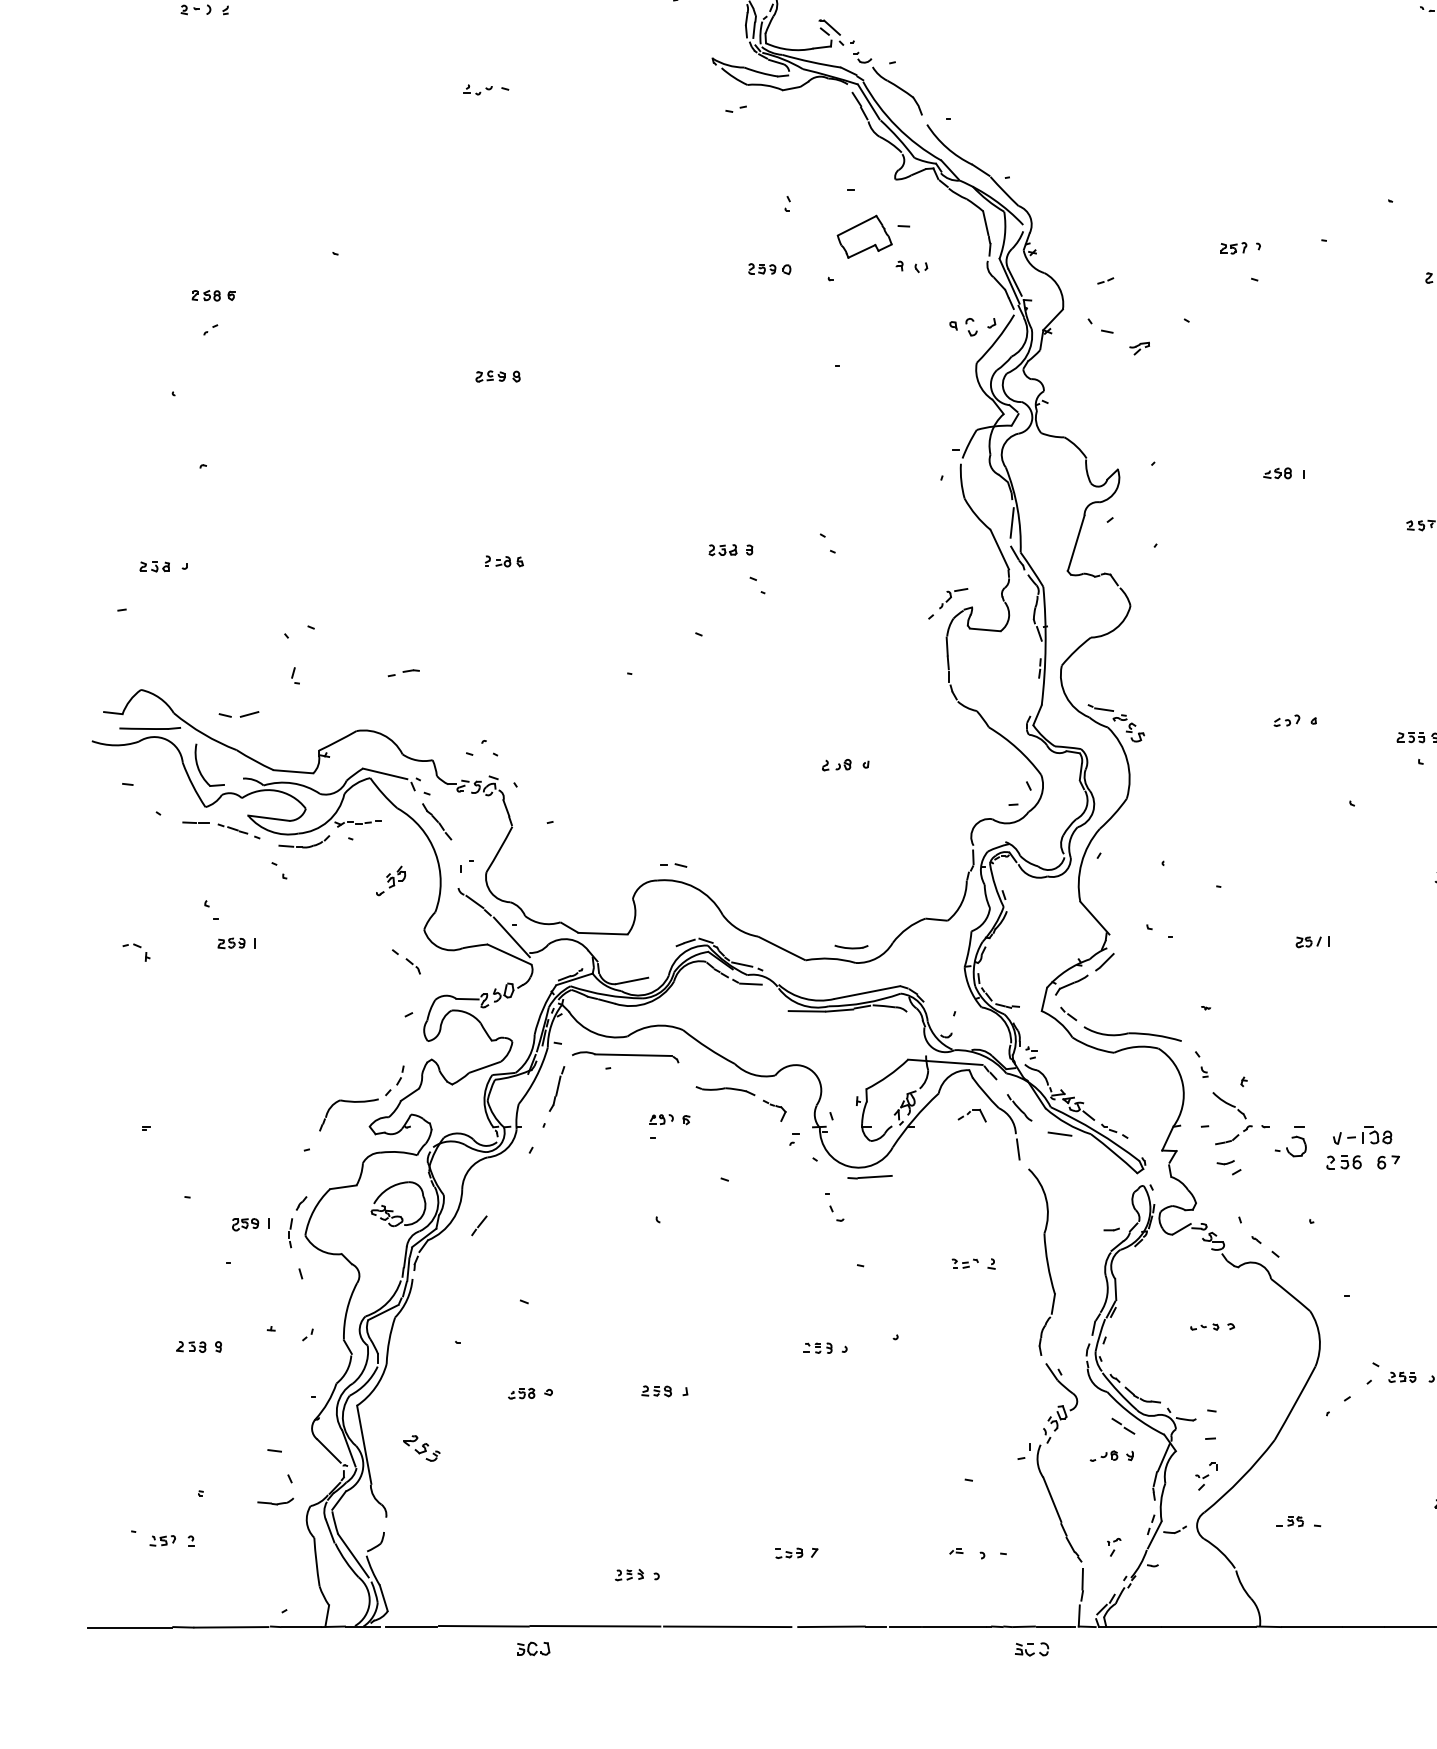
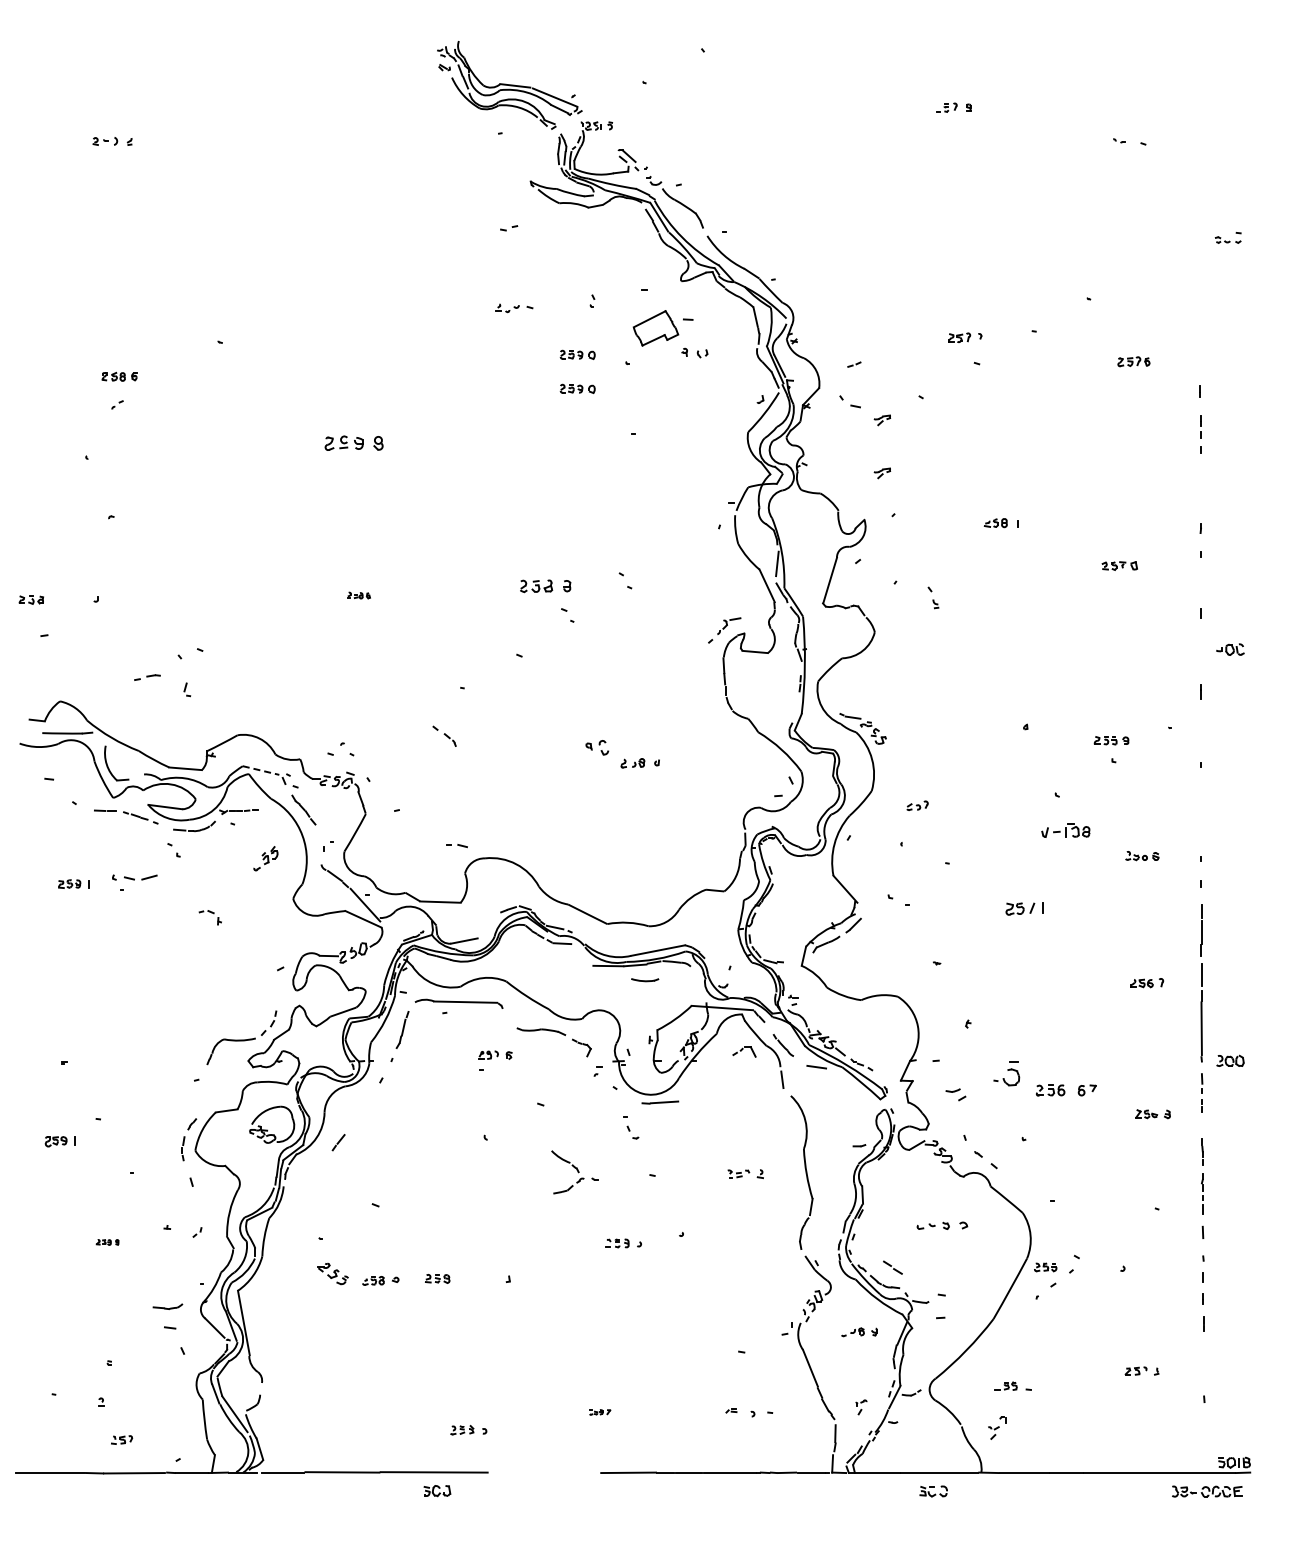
part: (486, 90) -> (514, 308), moved
part: (736, 109) -> (509, 228), moved
part: (769, 309) -> (577, 388), added
part: (963, 326) -> (597, 747), moved
part: (497, 376) -> (353, 443), size x1.6
part: (1139, 413) -> (882, 473), added
part: (730, 550) -> (545, 586), size x1.4
part: (504, 561) -> (359, 595), size x0.7
part: (153, 566) -> (30, 599), moved
part: (403, 673) -> (147, 677), moved
part: (238, 714) -> (140, 877), moved
part: (1286, 720) -> (917, 805), moved
line: (385, 773) -> (261, 770), solid -> dashed
part: (673, 866) -> (456, 846), moved
part: (236, 942) -> (73, 883), moved
part: (1312, 942) -> (1024, 909), size x1.4
part: (852, 947) -> (645, 980), moved
part: (135, 952) -> (209, 917), moved
part: (406, 960) -> (444, 735), moved
part: (1120, 1033) -> (866, 984), removed
part: (1201, 1064) -> (933, 597), moved
part: (1240, 1118) -> (574, 1172), moved
part: (1362, 1135) -> (1065, 830), moved
part: (249, 1224) -> (59, 1141), moved
part: (1212, 1326) -> (942, 1225), size x1.4
part: (198, 1347) -> (107, 1242), size x0.6
part: (1402, 1377) -> (1045, 1267), moved
part: (656, 1390) -> (437, 1278), moved
line: (1121, 1424) -> (891, 1266), moved
part: (420, 1449) -> (332, 1274), moved
part: (1206, 1475) -> (997, 1427), moved
part: (275, 1501) -> (167, 1306), moved
part: (163, 1540) -> (122, 1439), moved
part: (796, 1553) -> (599, 1412), size x0.6
line: (726, 1626) -> (542, 1472), removed
part: (533, 1649) -> (437, 1491), moved
part: (1031, 1649) -> (933, 1491), moved

